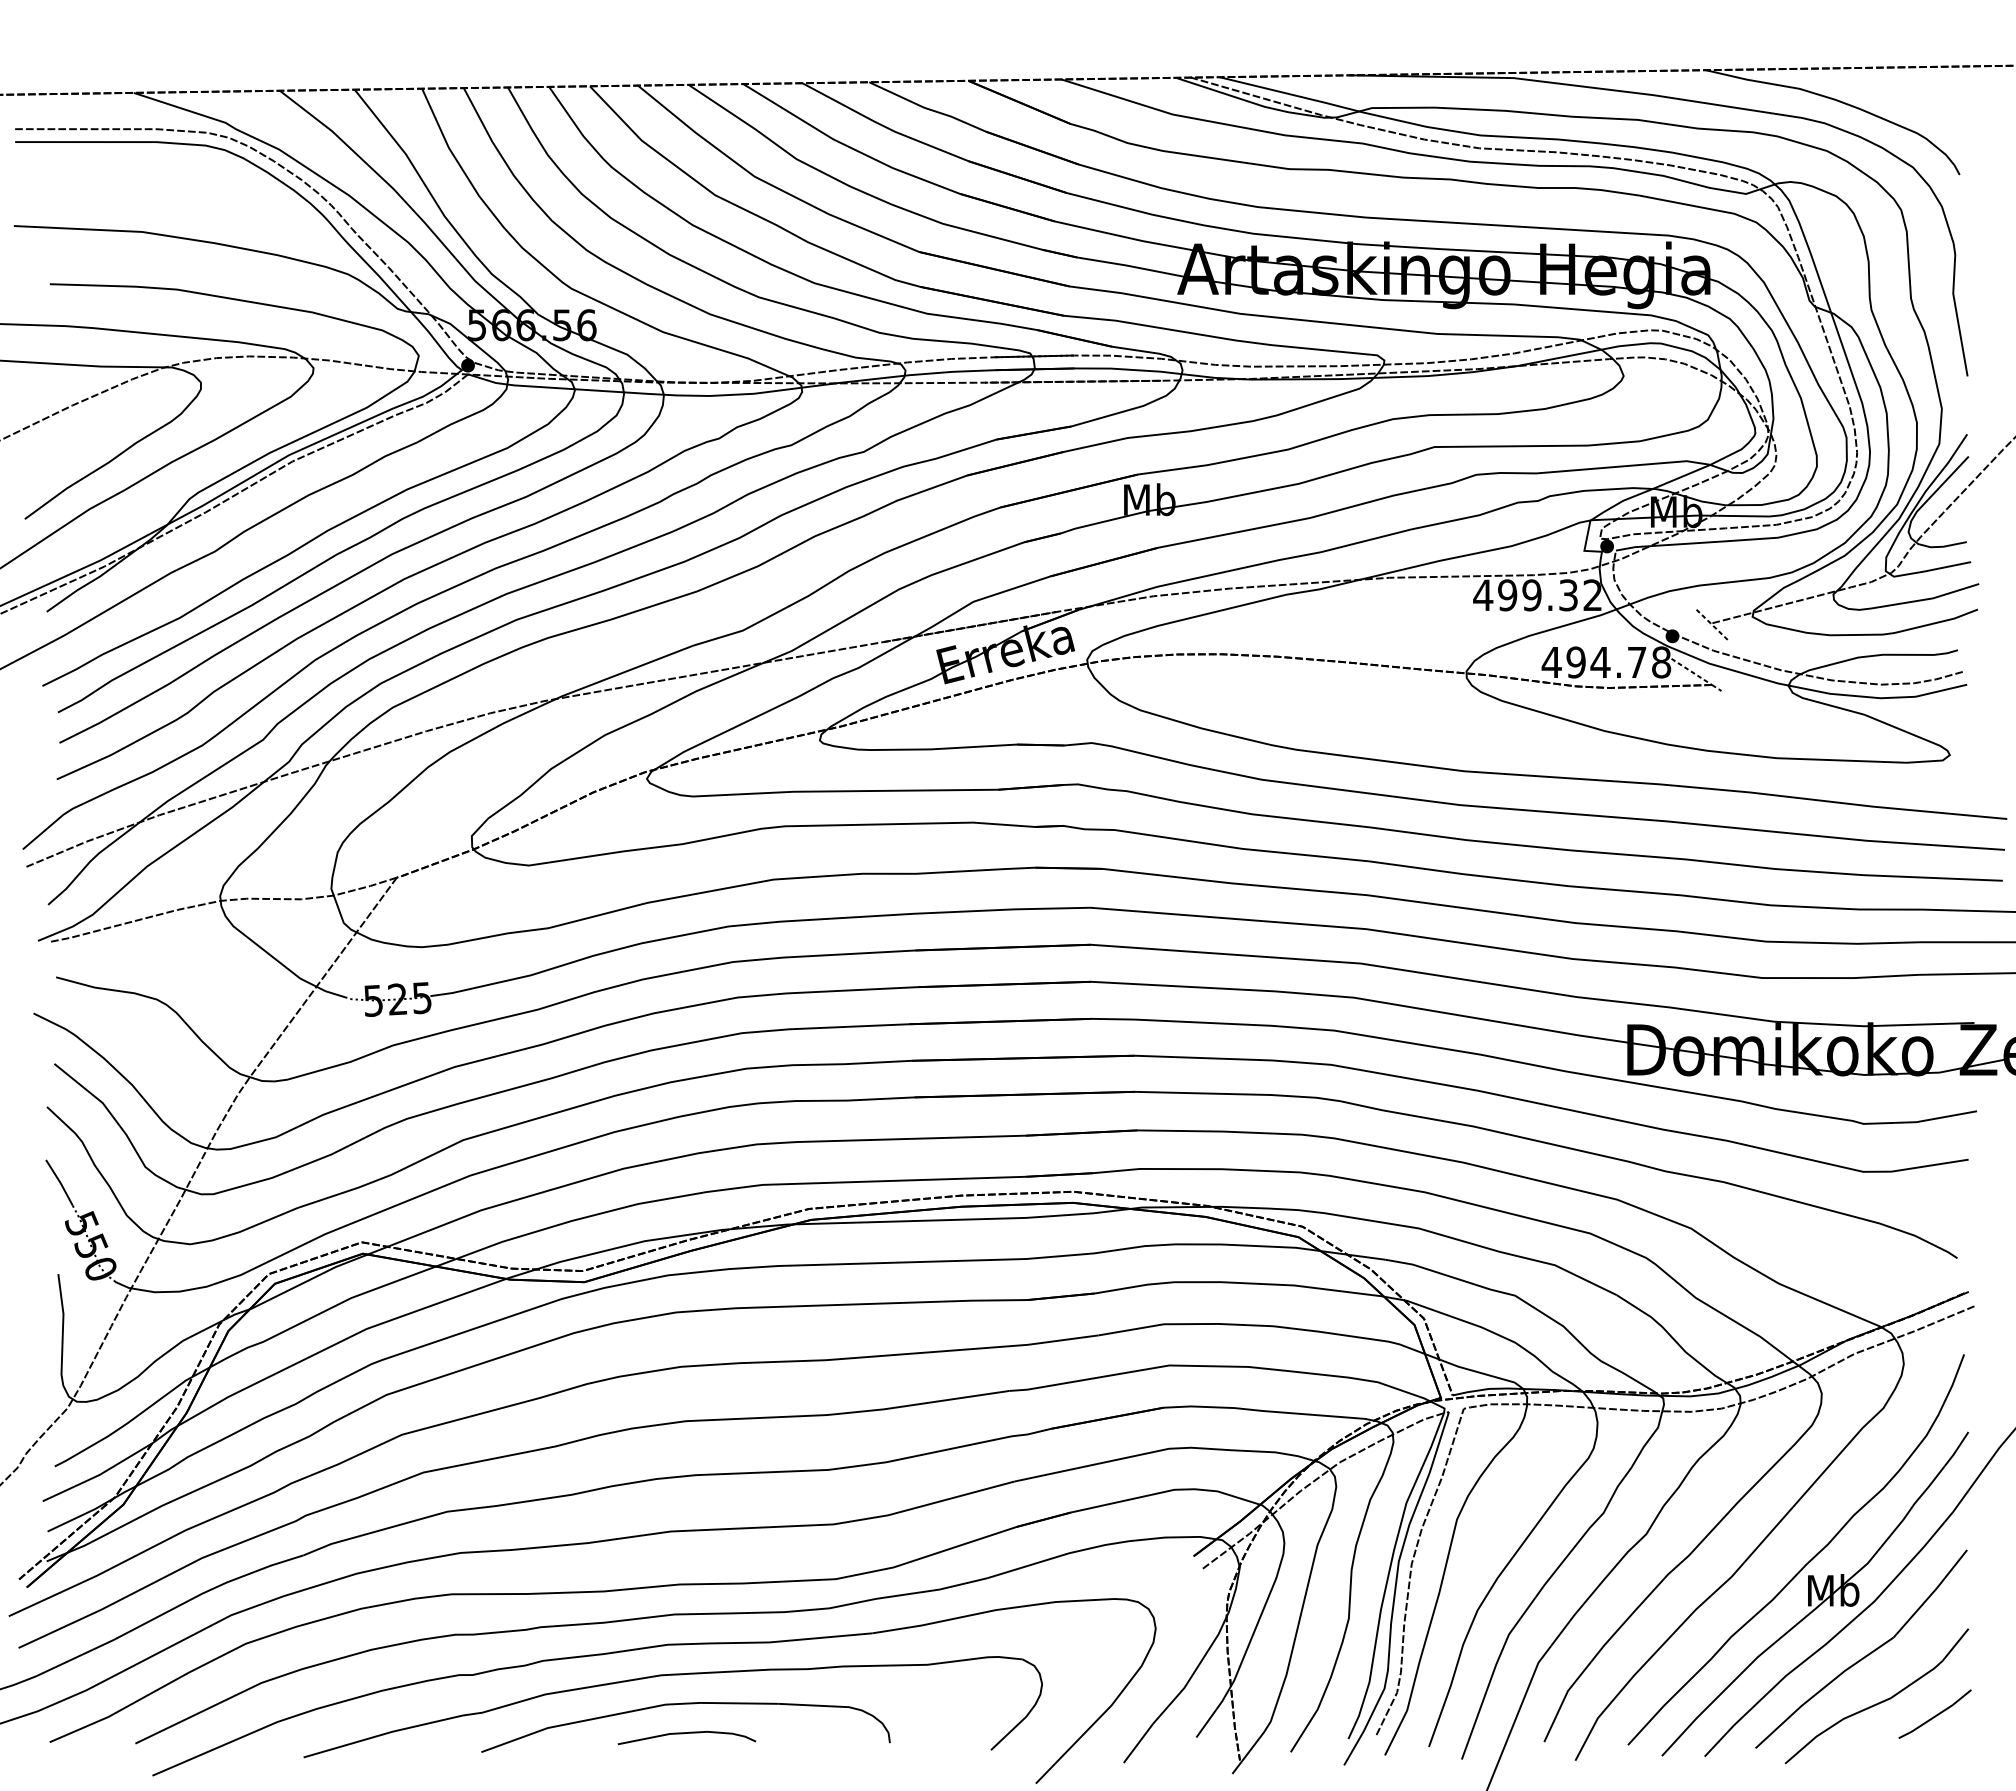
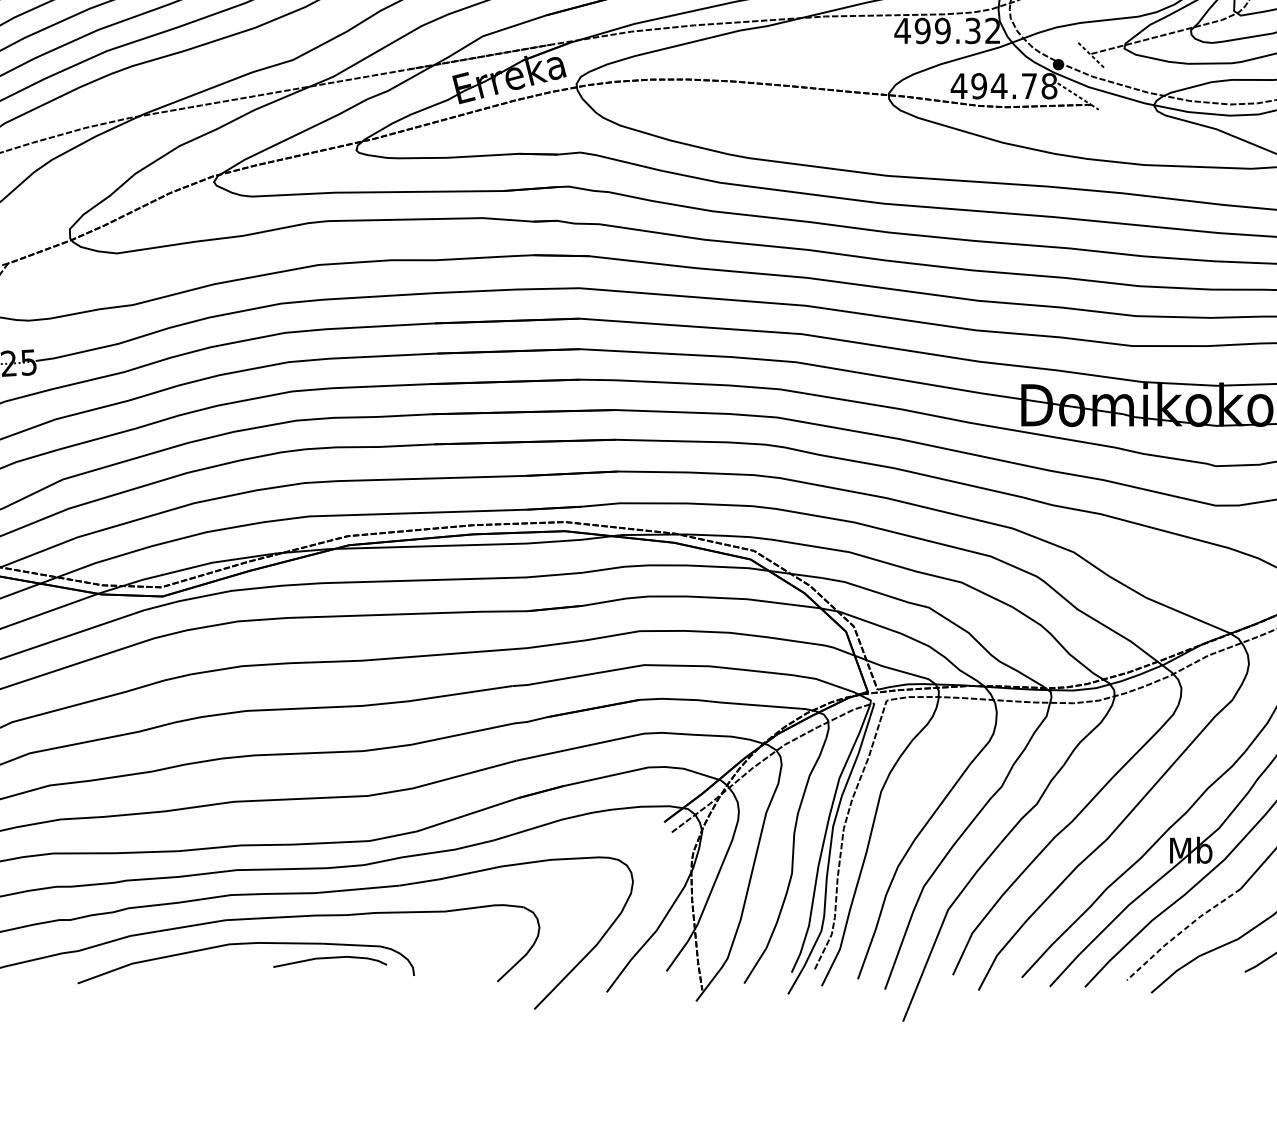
line: (1821, 1689) -> (1181, 931), solid -> dashed
curve: (686, 1733) -> (329, 958), moved

